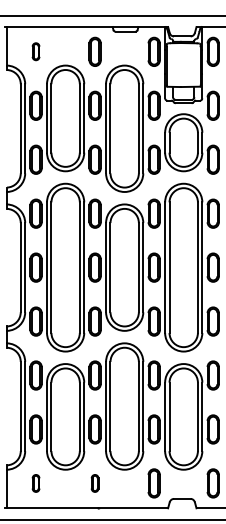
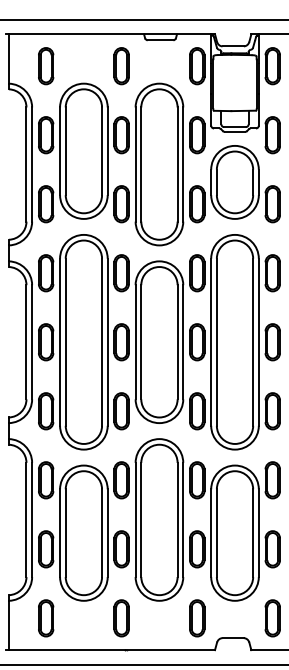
part: (35, 51) -> (45, 65), size x1.67
part: (35, 483) -> (45, 618), size x1.67
part: (94, 483) -> (120, 618), size x1.67

